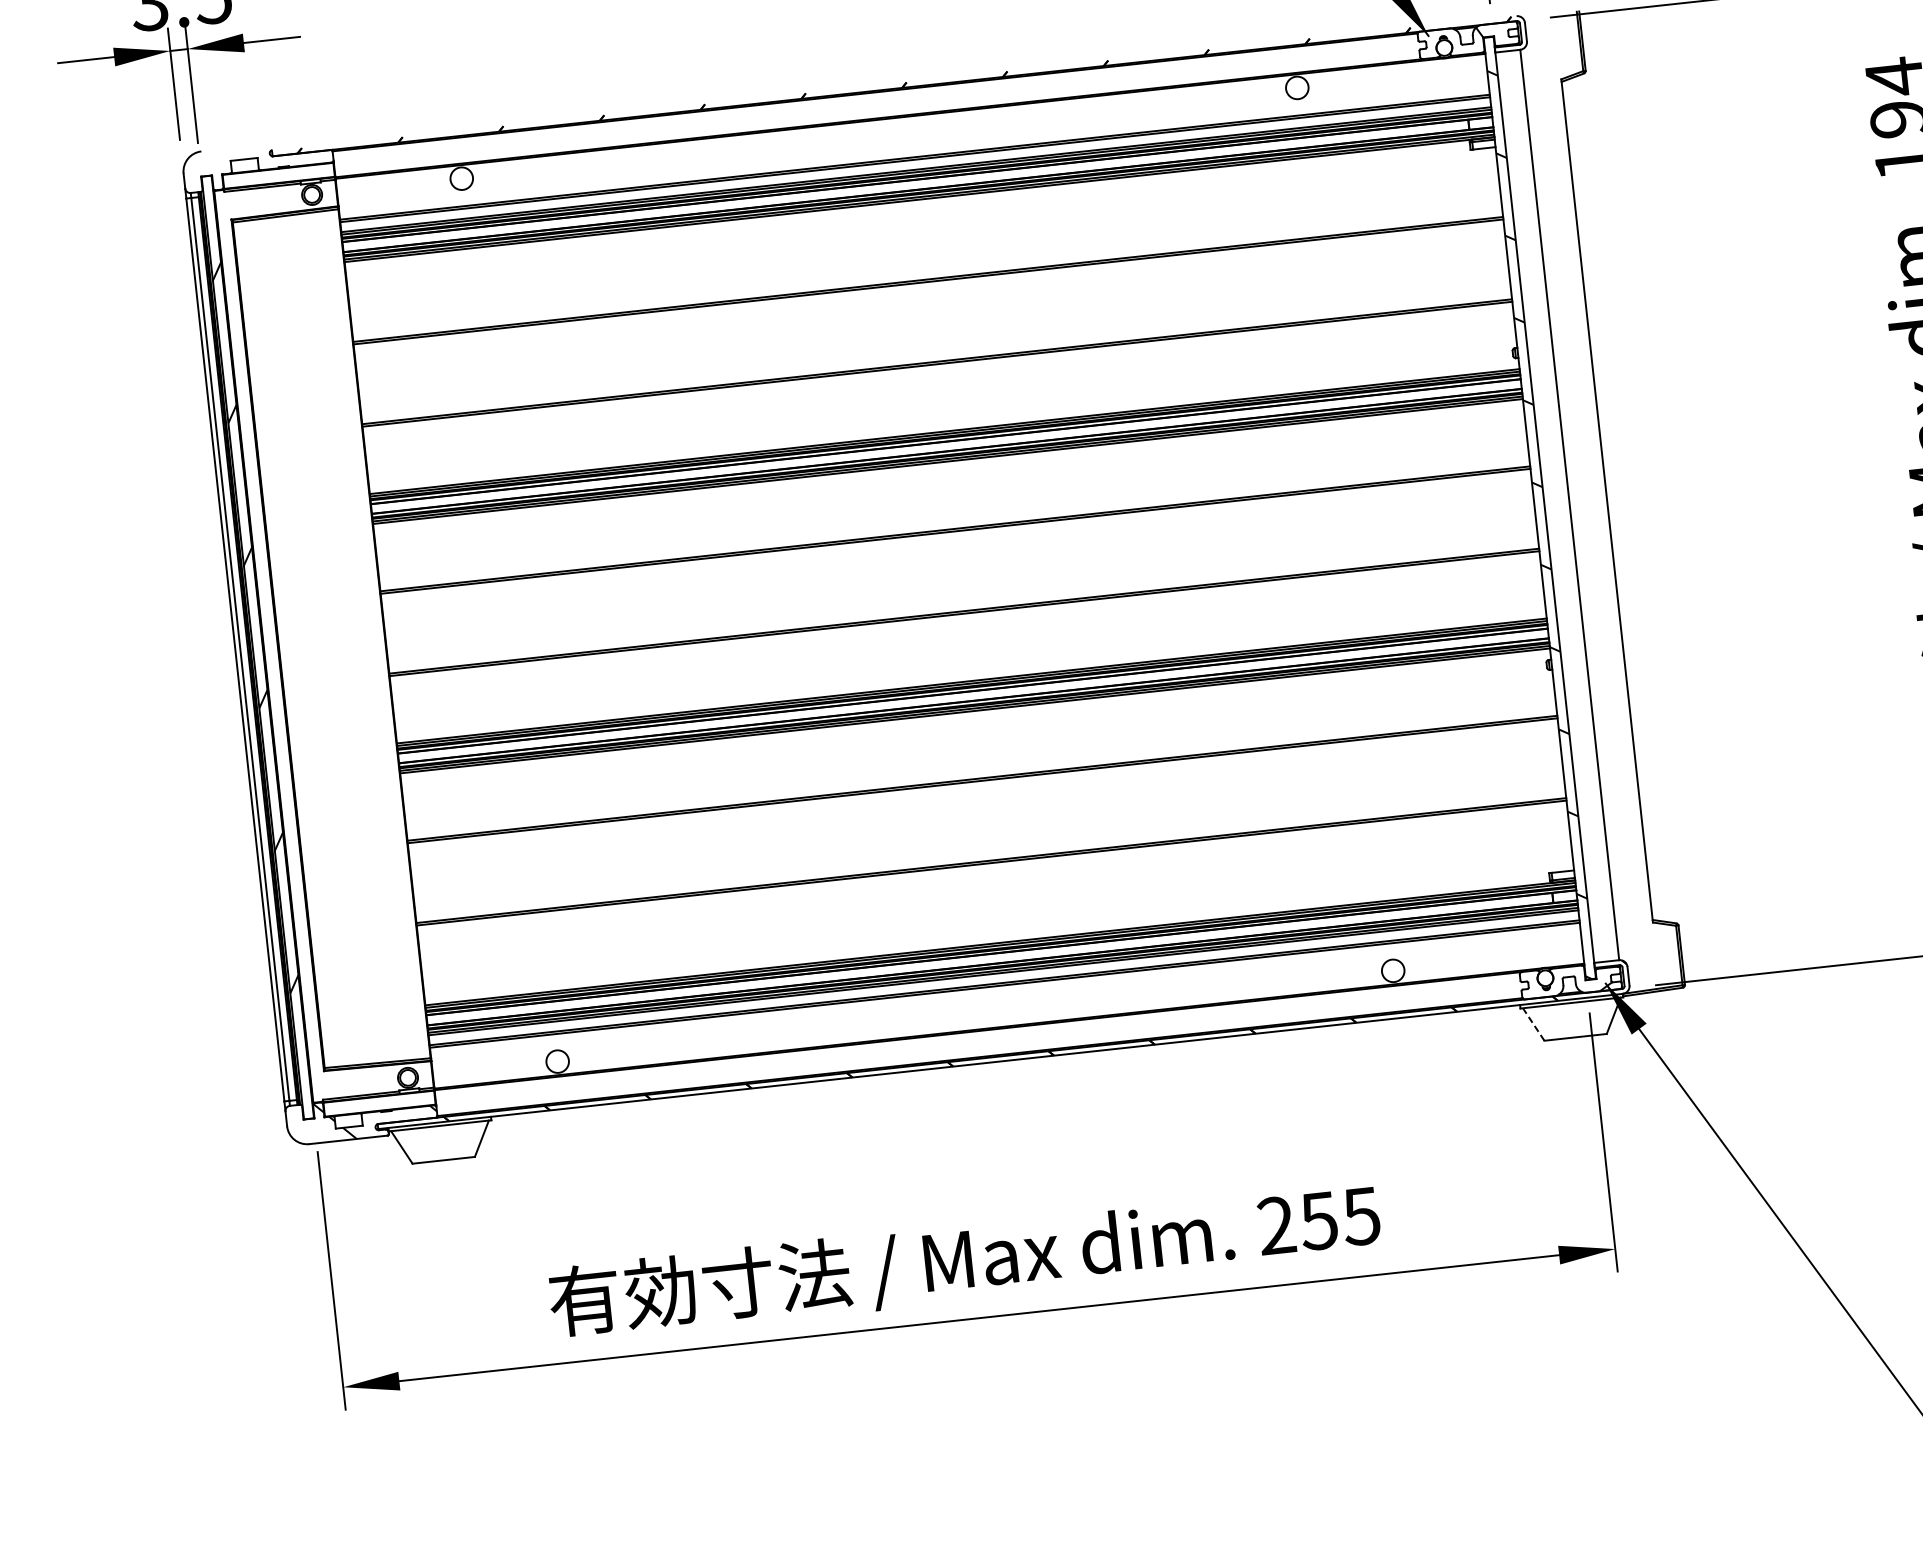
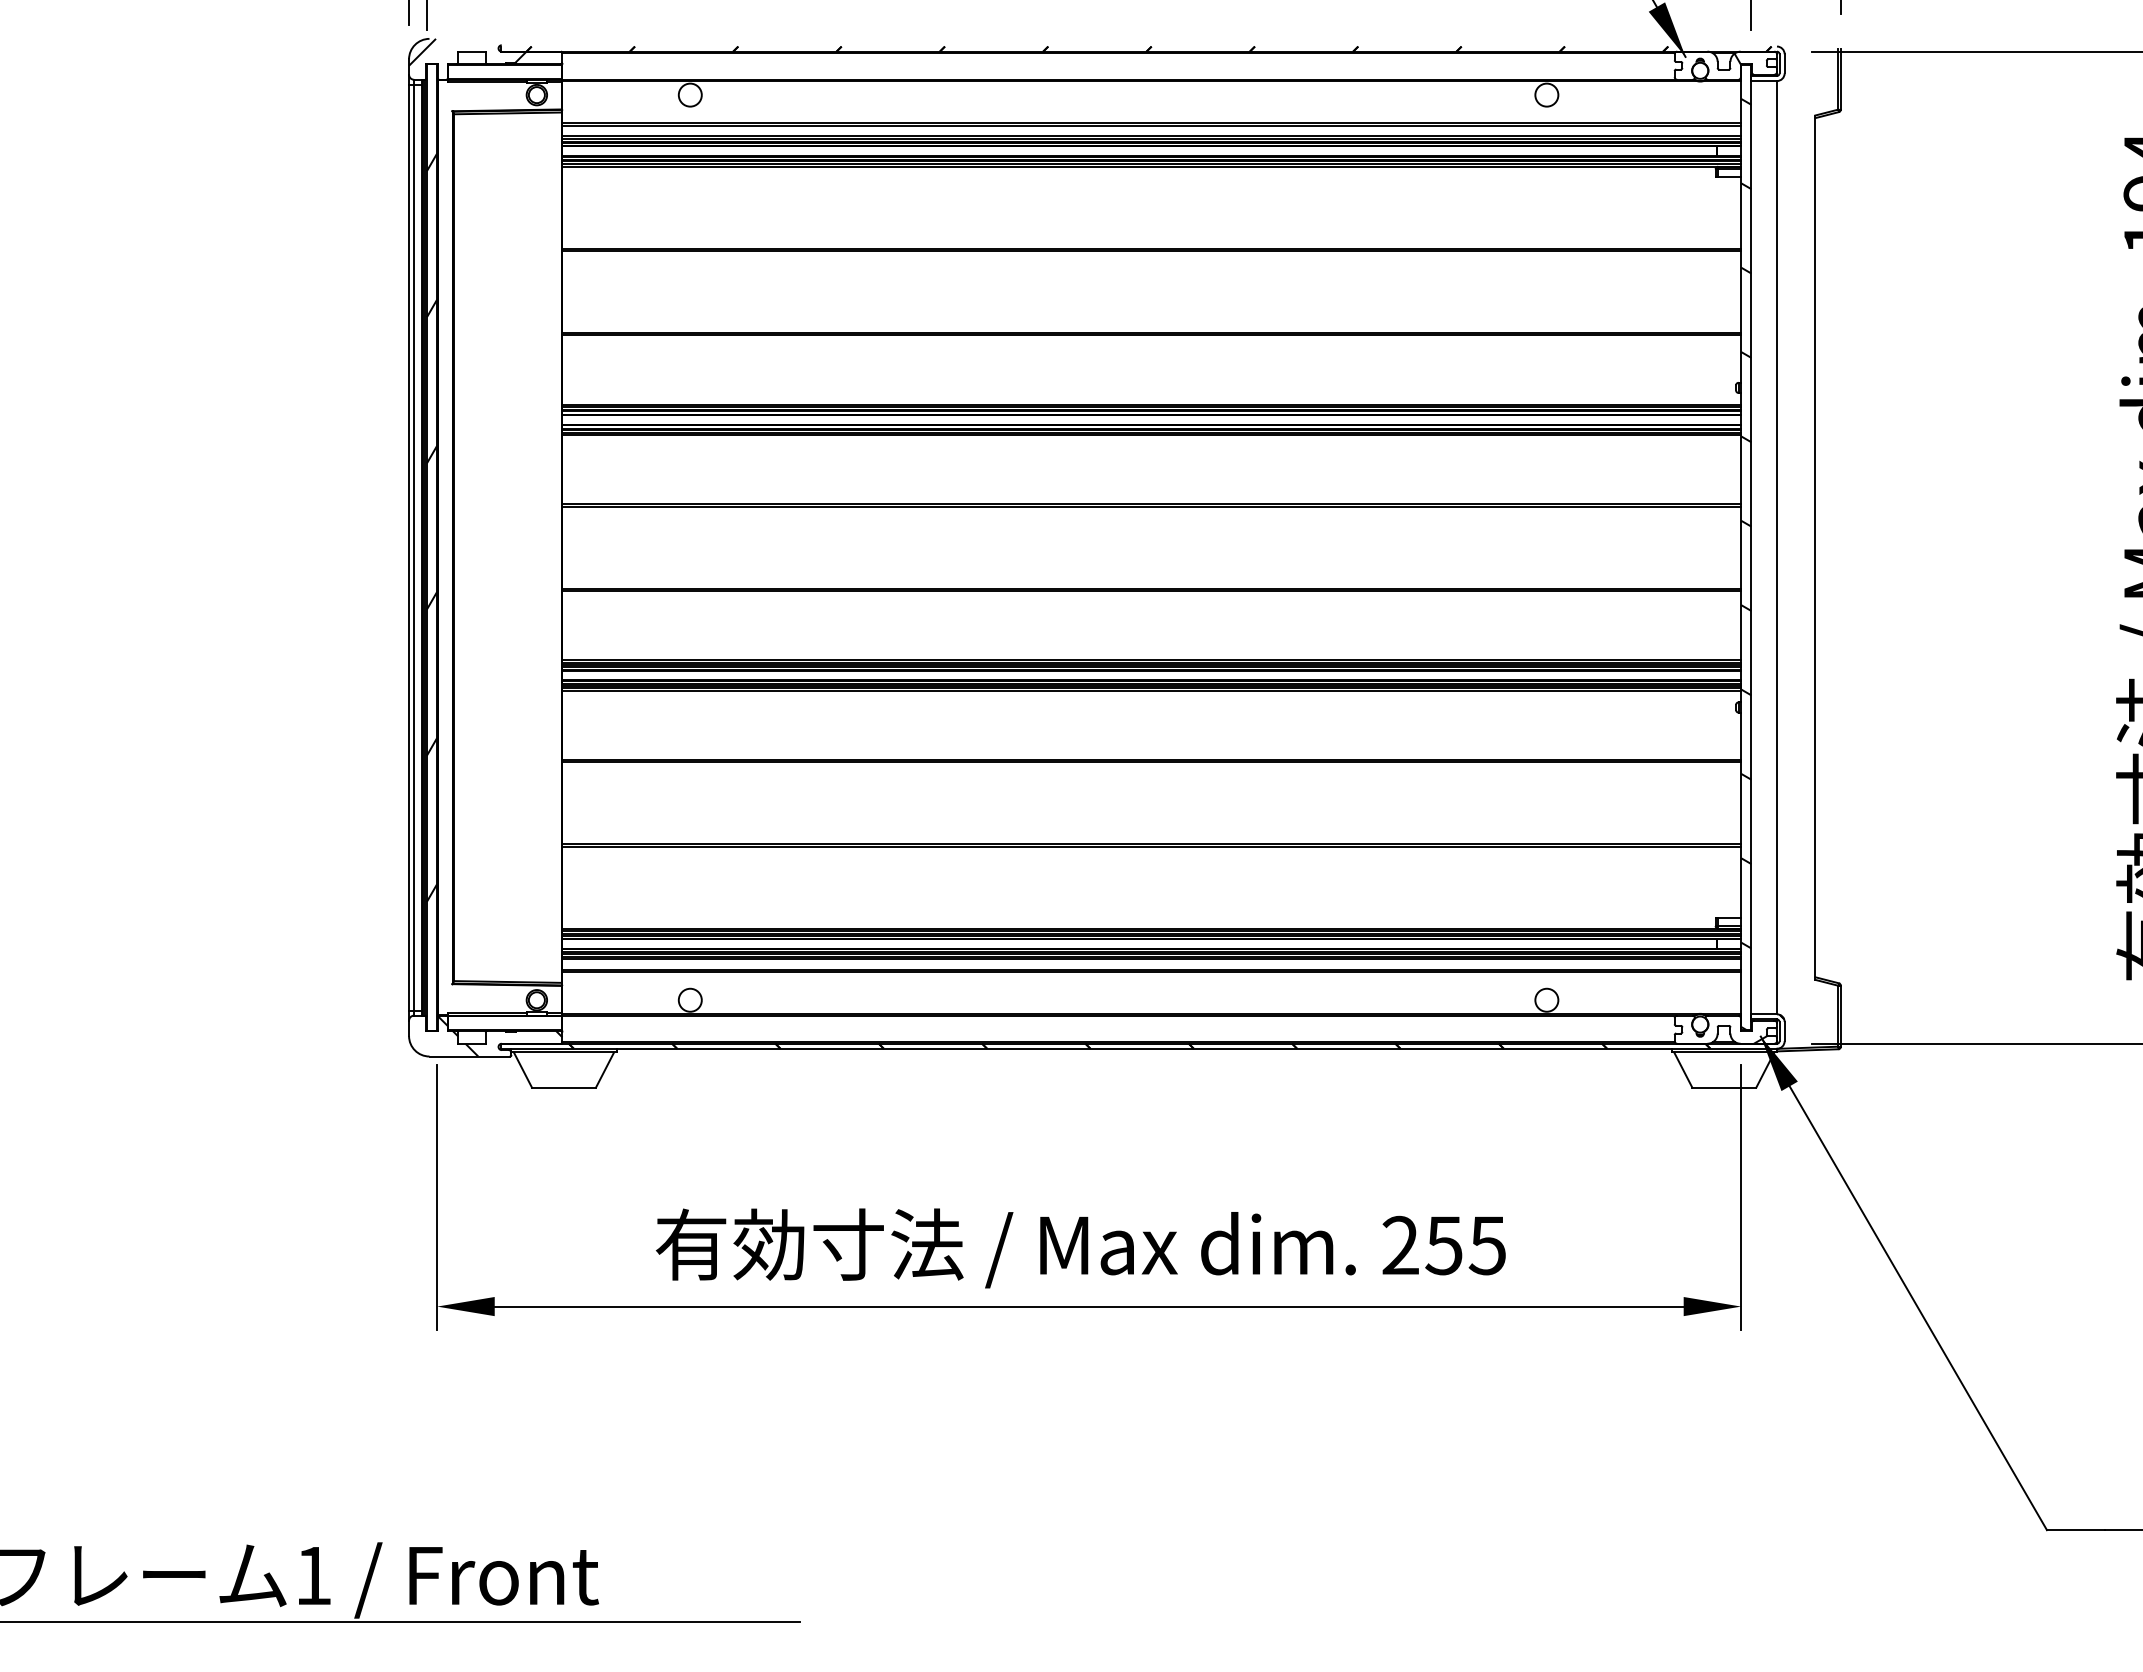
hatch: (239, 159) -> (467, 51), added
line: (1533, 1024) -> (1683, 1070), dashed -> solid

